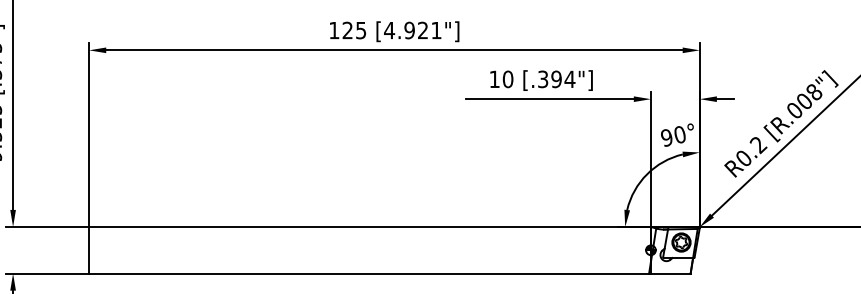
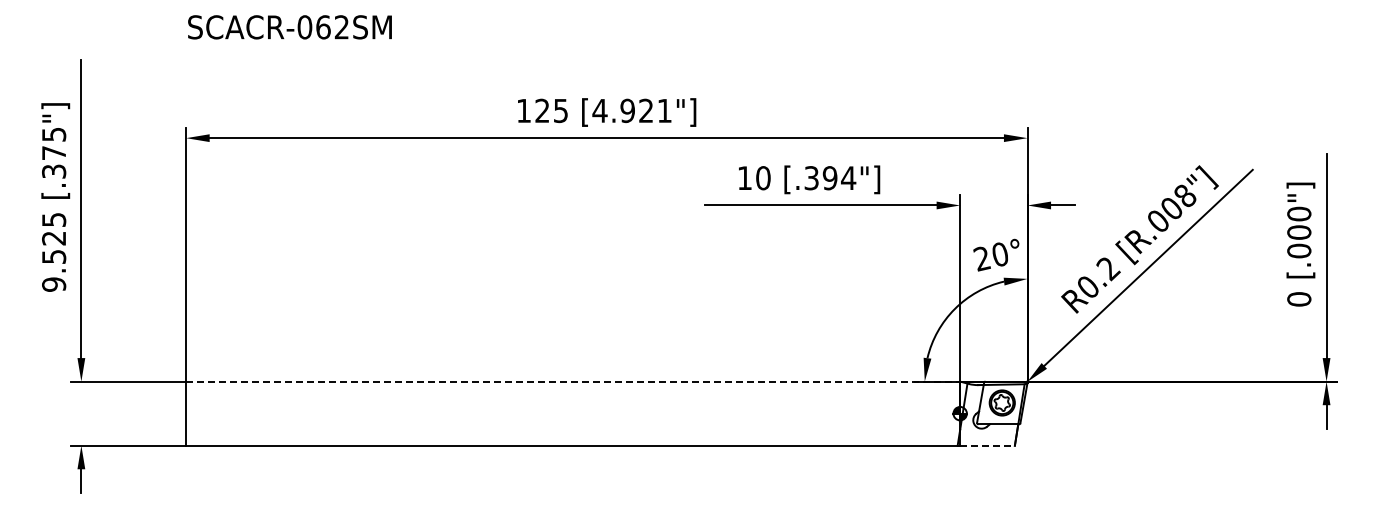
text: (666, 138) -> (981, 259), 90° -> 20°
line: (370, 226) -> (573, 381), solid -> dashed
line: (671, 273) -> (988, 445), solid -> dashed

